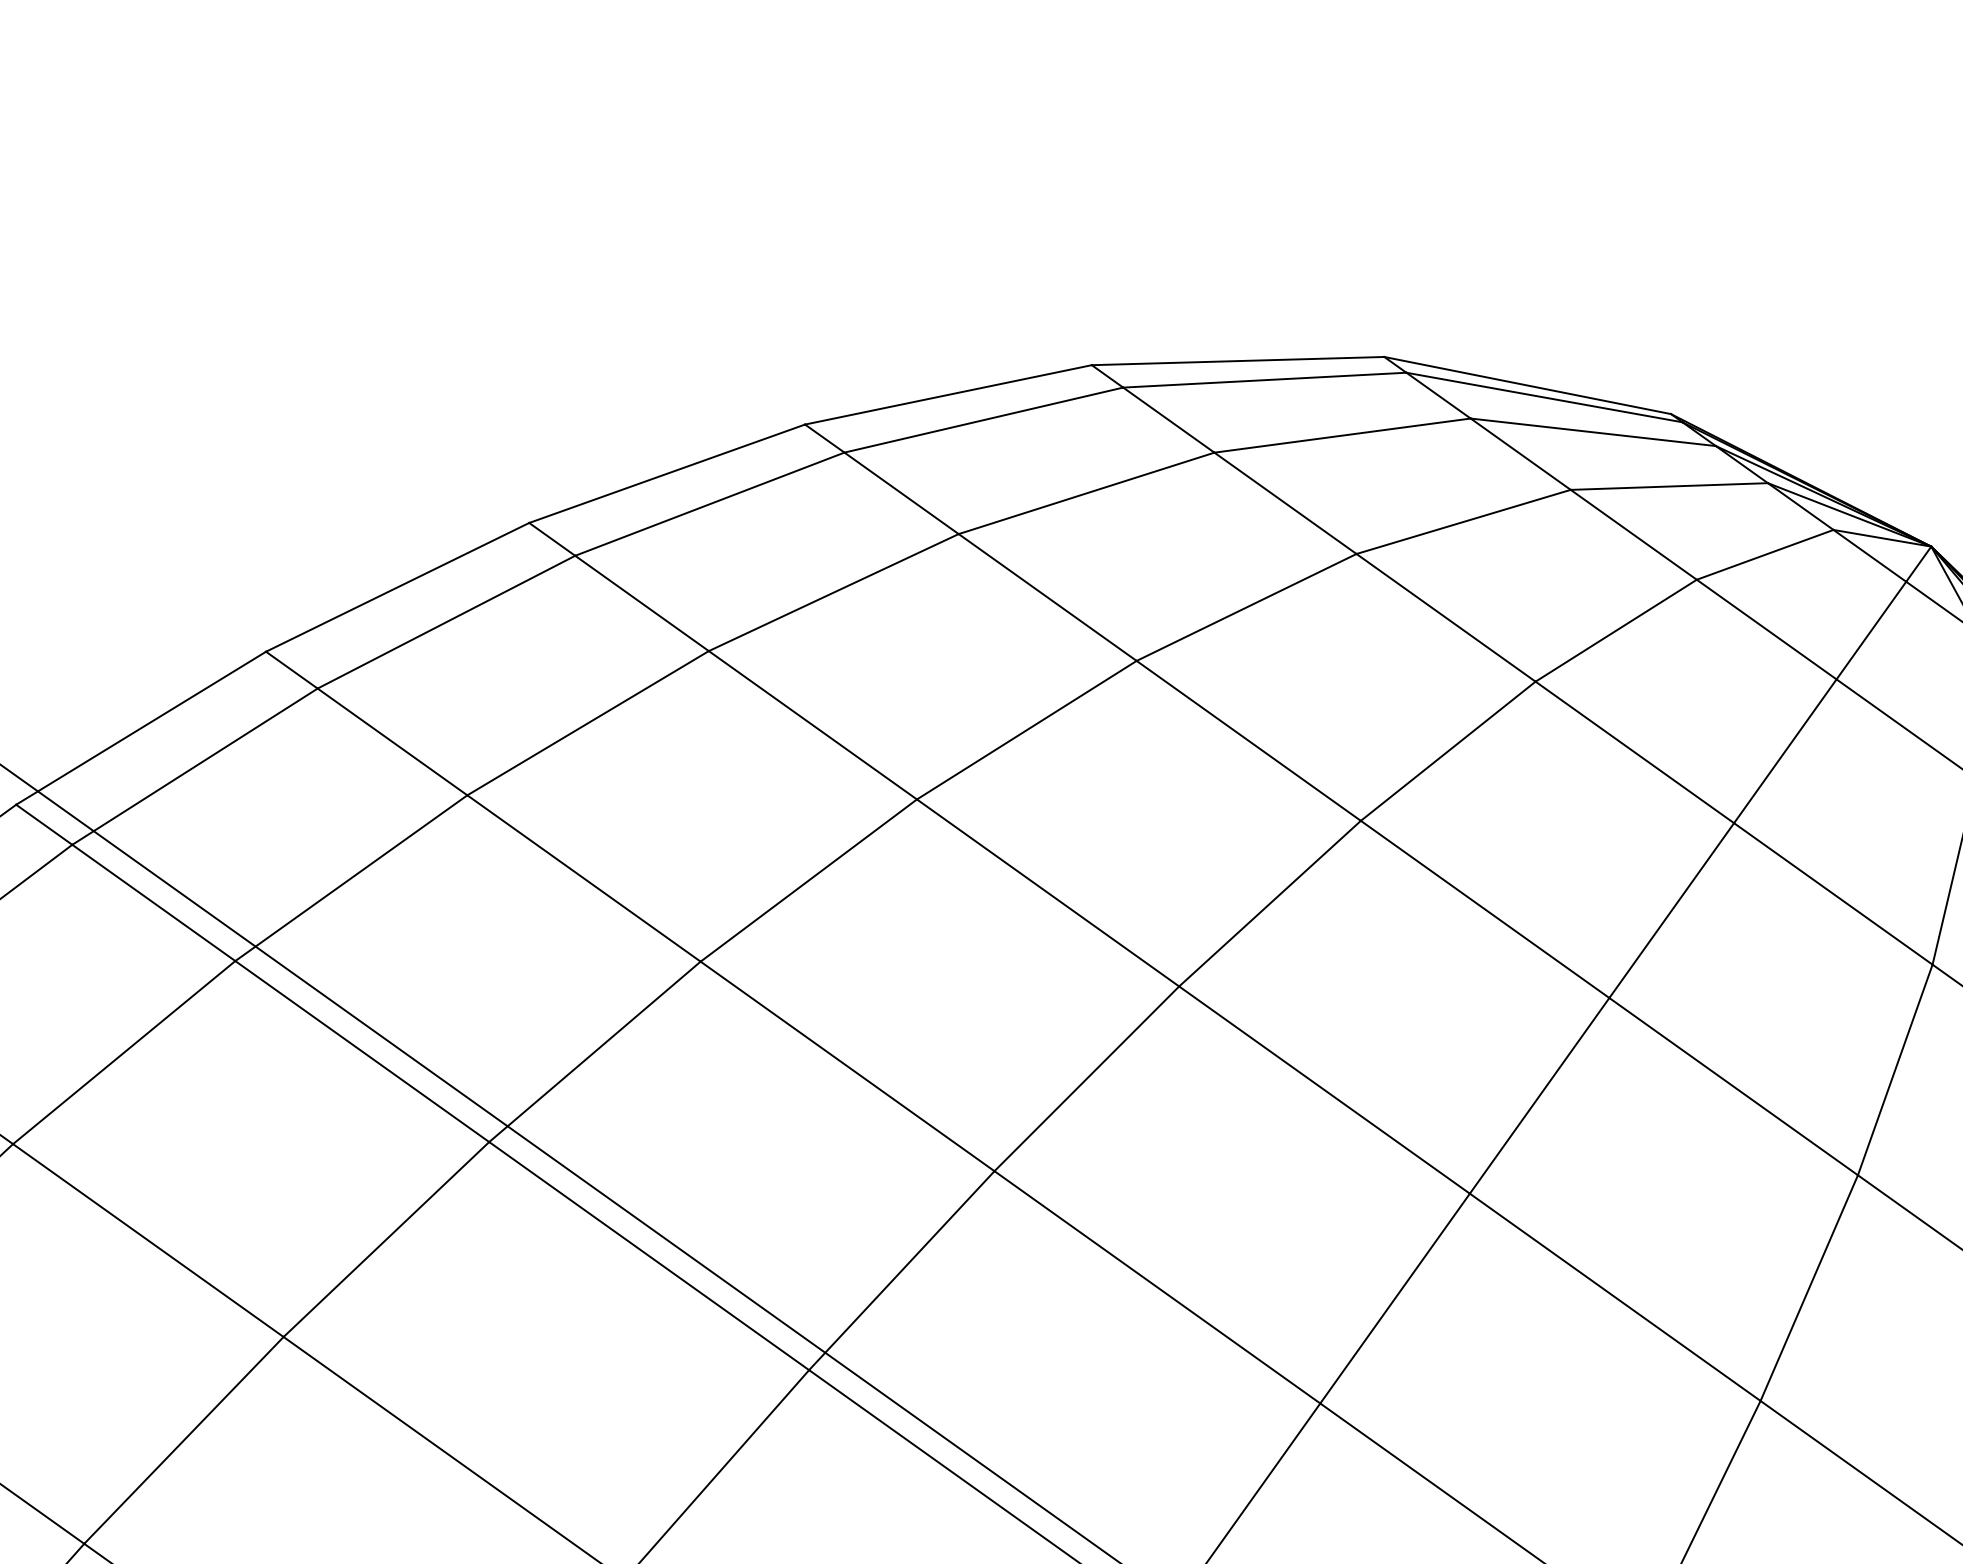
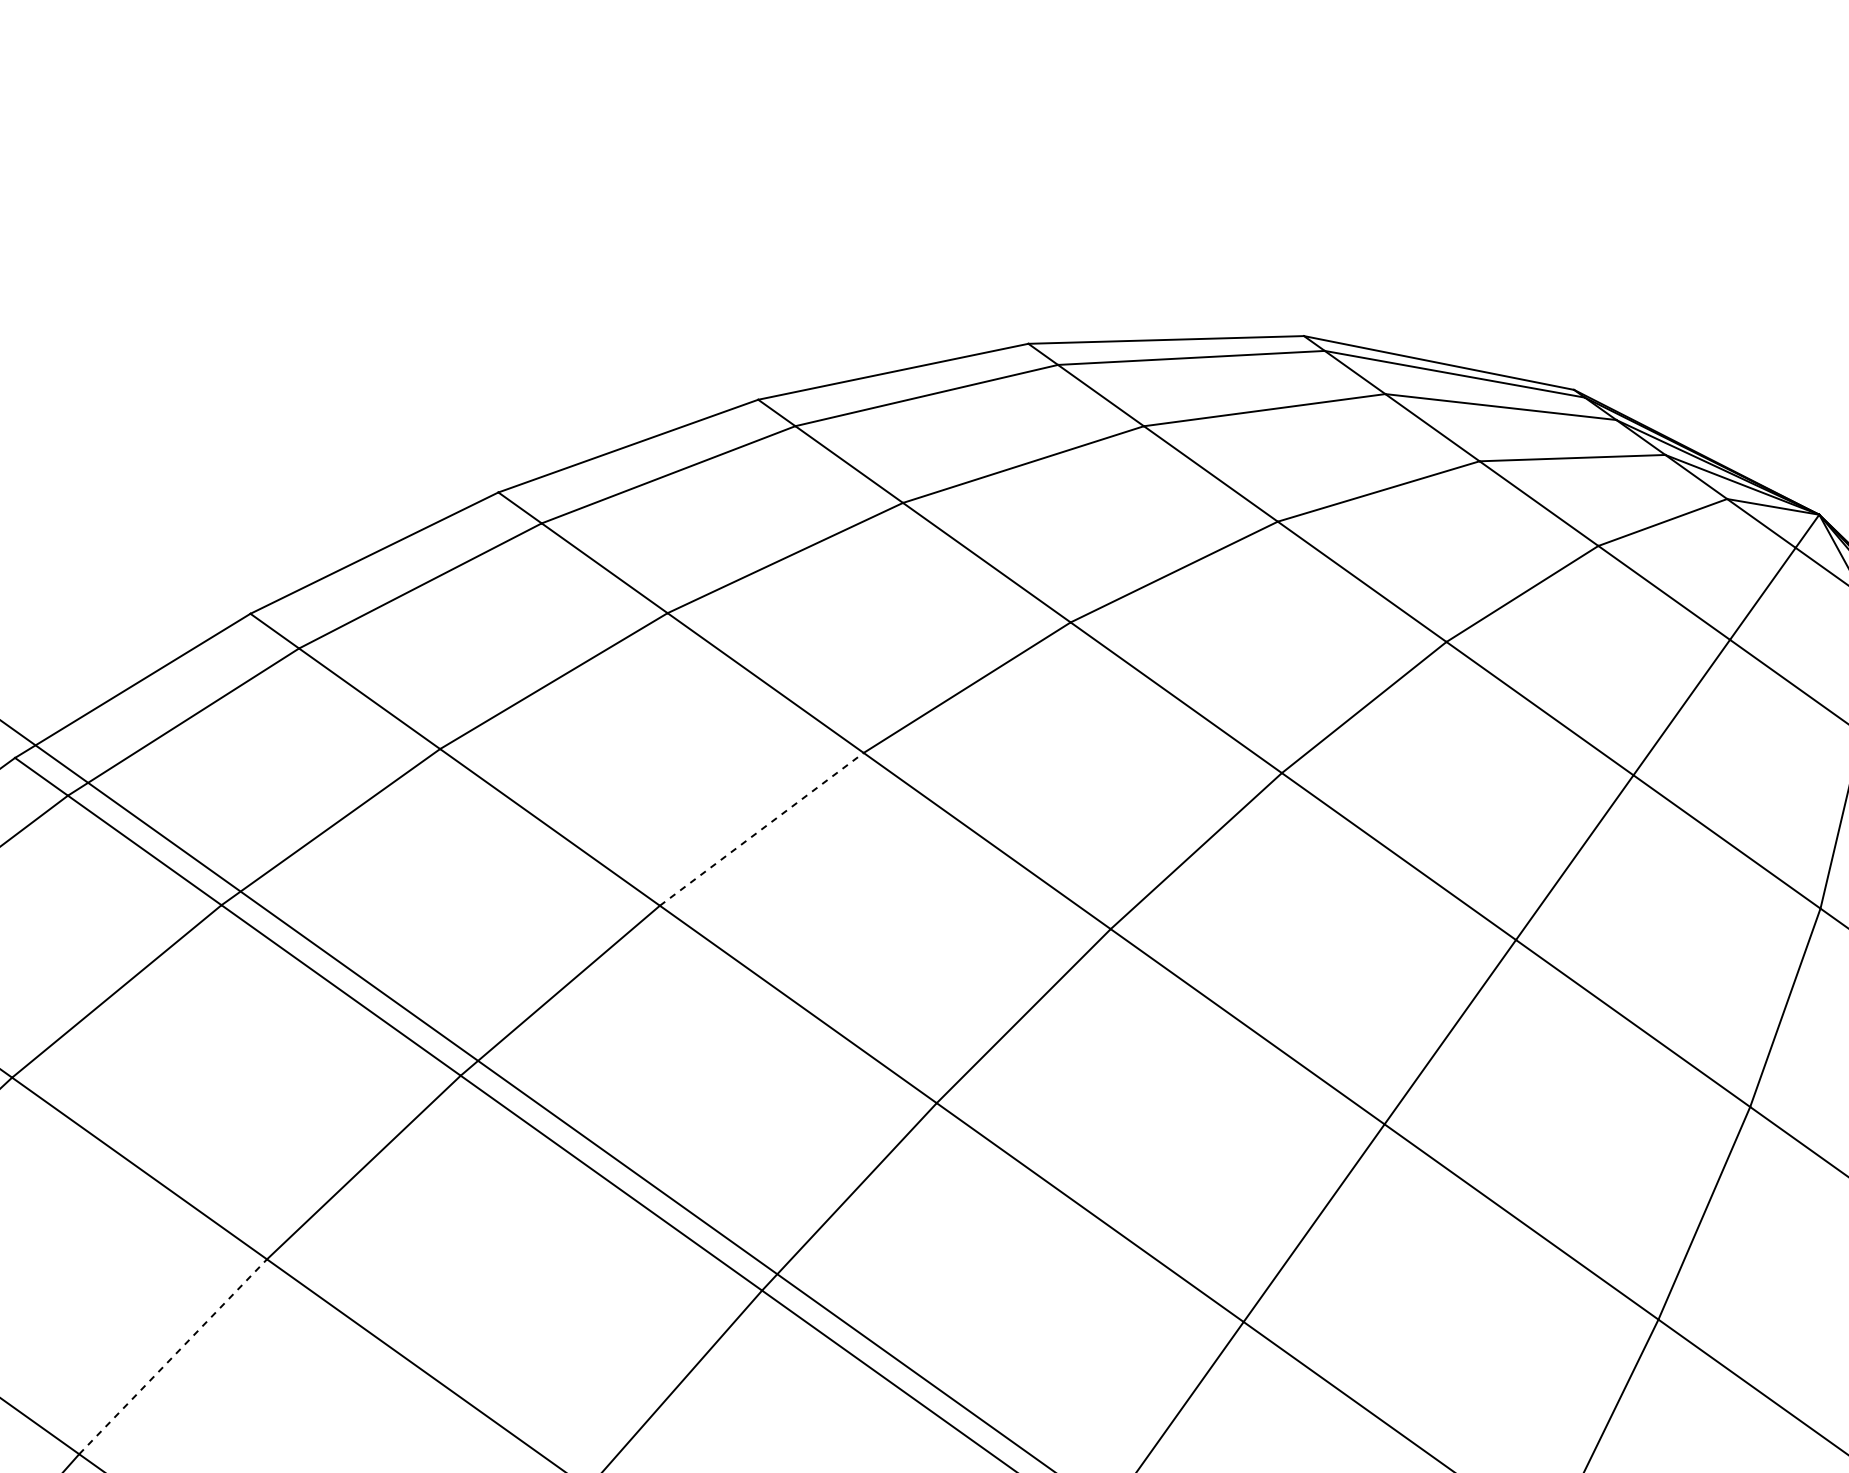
line: (809, 880) -> (762, 829), solid -> dashed
line: (183, 1440) -> (172, 1356), solid -> dashed

